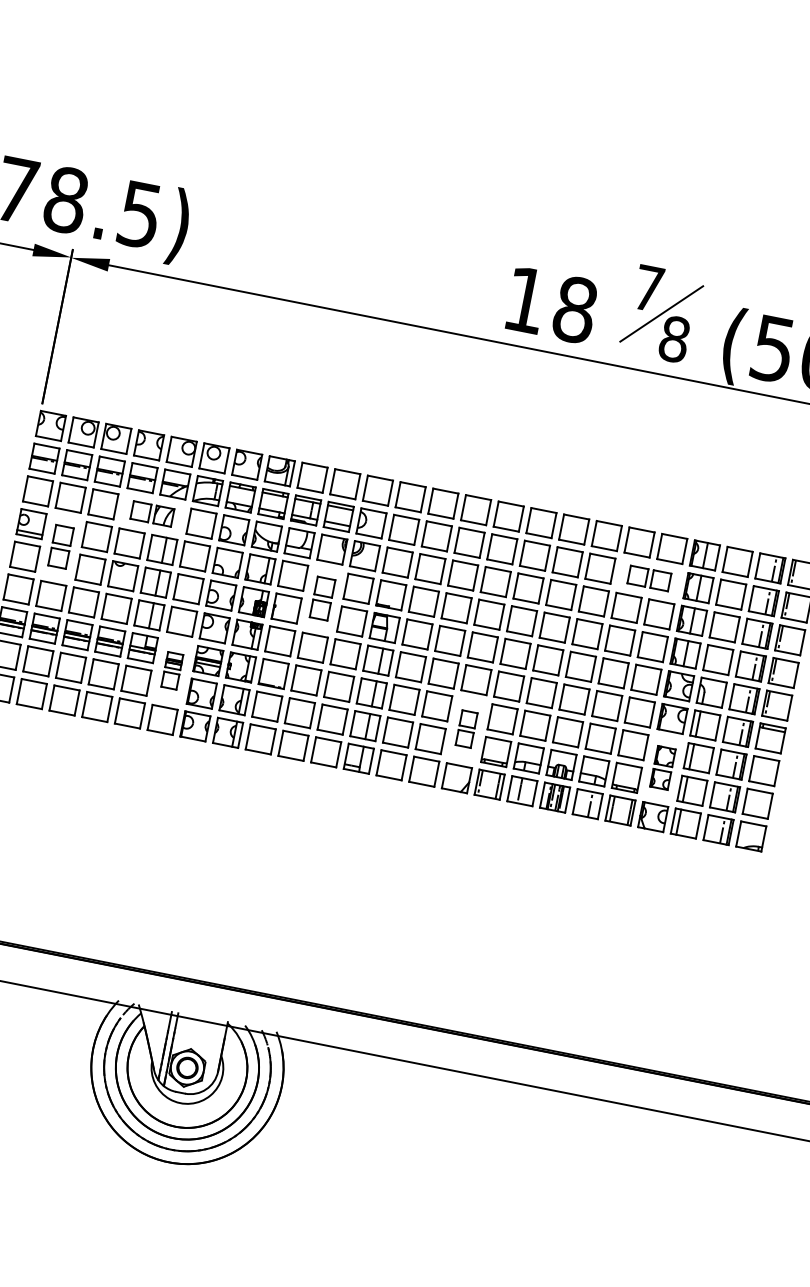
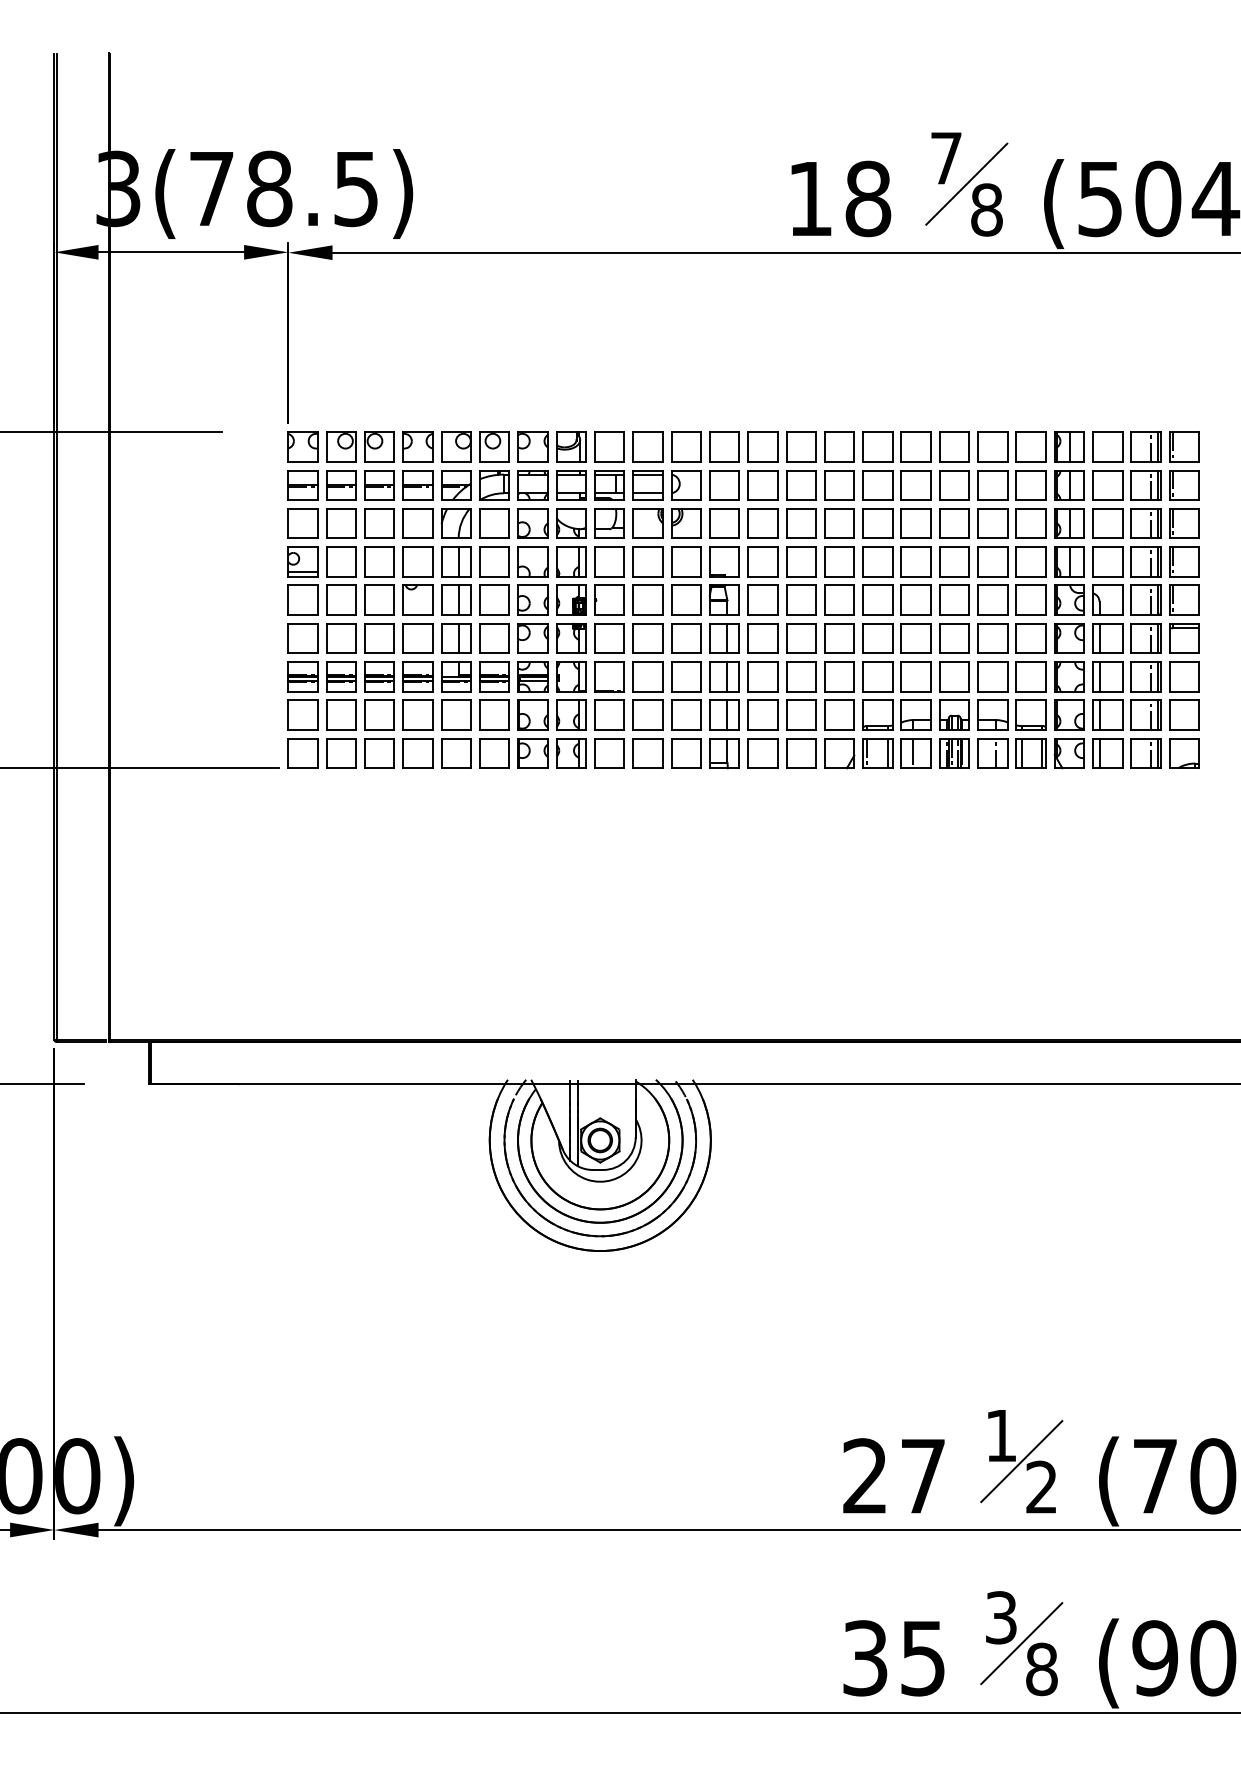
part: (151, 513) -> (436, 523), size x1.43
part: (61, 546) -> (341, 580), size x1.43
part: (648, 578) -> (1011, 485), size x1.43
part: (322, 598) -> (647, 580), size x1.43
part: (172, 670) -> (494, 695), size x1.67
part: (466, 728) -> (839, 695), size x1.67
part: (662, 767) -> (1069, 695), size x1.43

